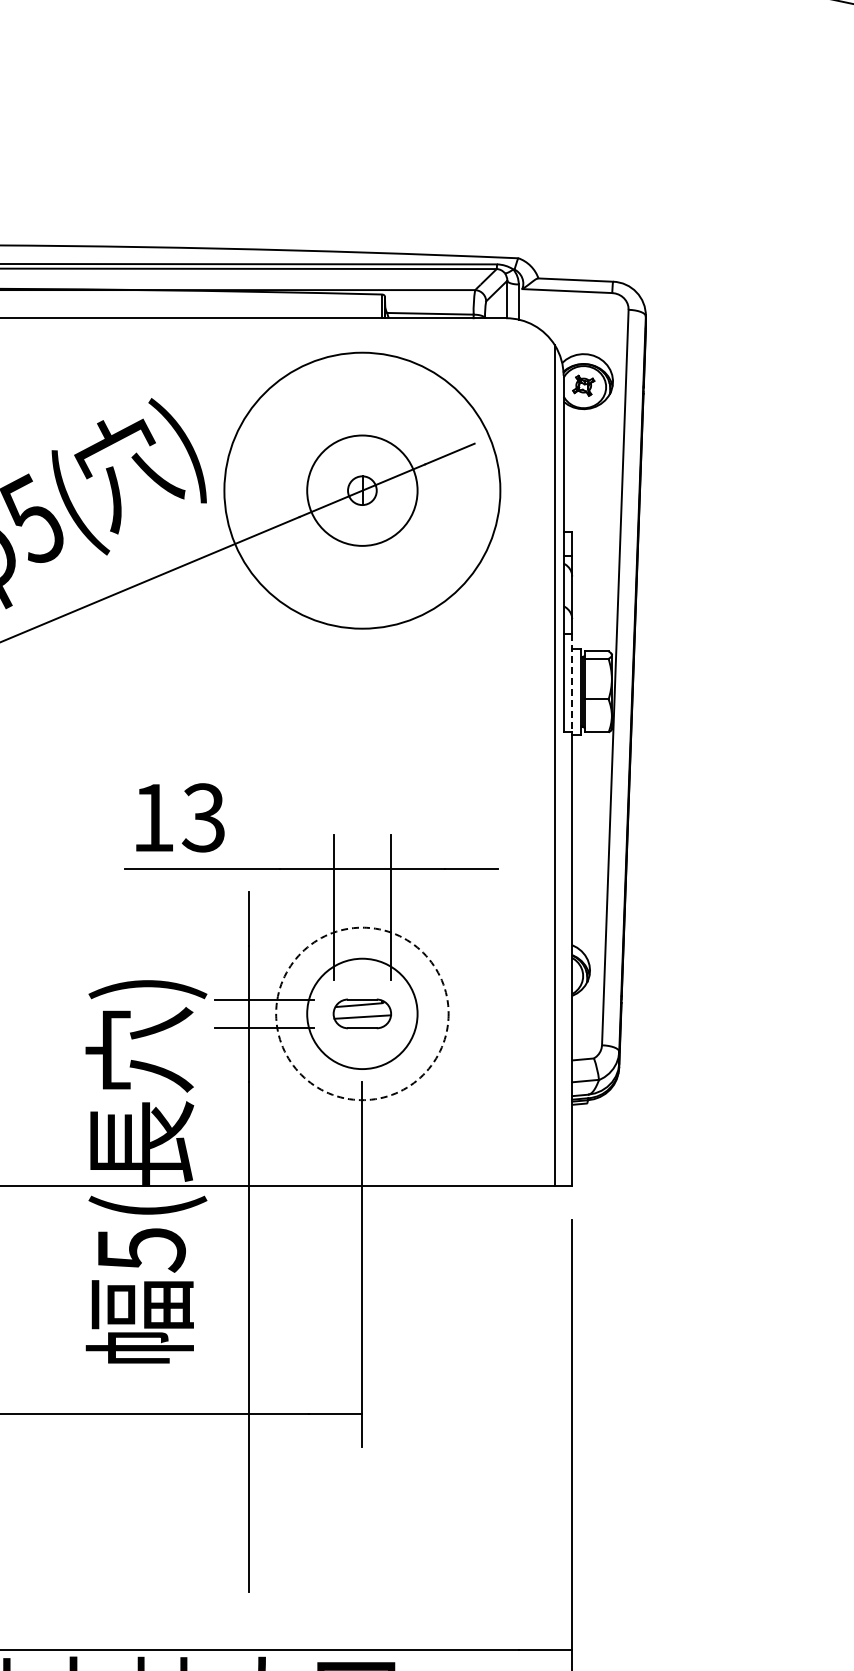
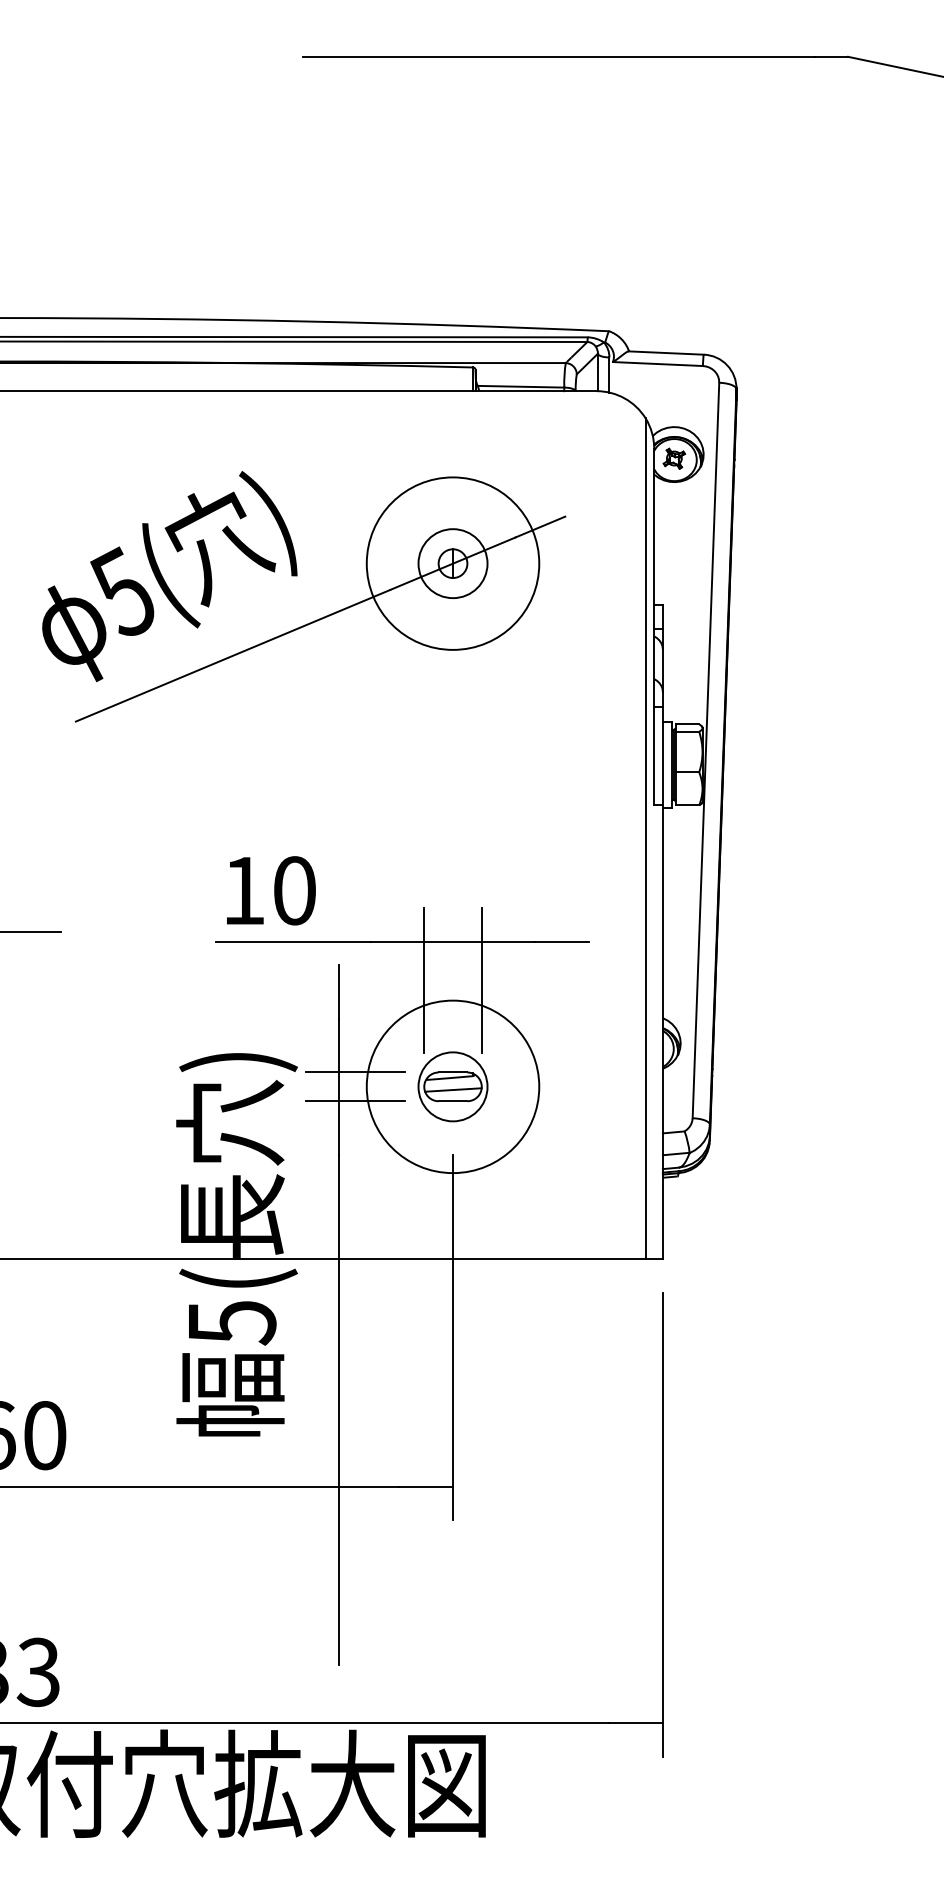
circle: (361, 490) -> (452, 563), size x0.62
circle: (361, 490) -> (452, 563), size x0.62
line: (571, 683) -> (662, 756), dashed -> solid
text: (202, 817) -> (293, 890), 13 -> 10
circle: (361, 1013) -> (452, 1086), dashed -> solid
circle: (361, 1013) -> (452, 1086), size x0.62

